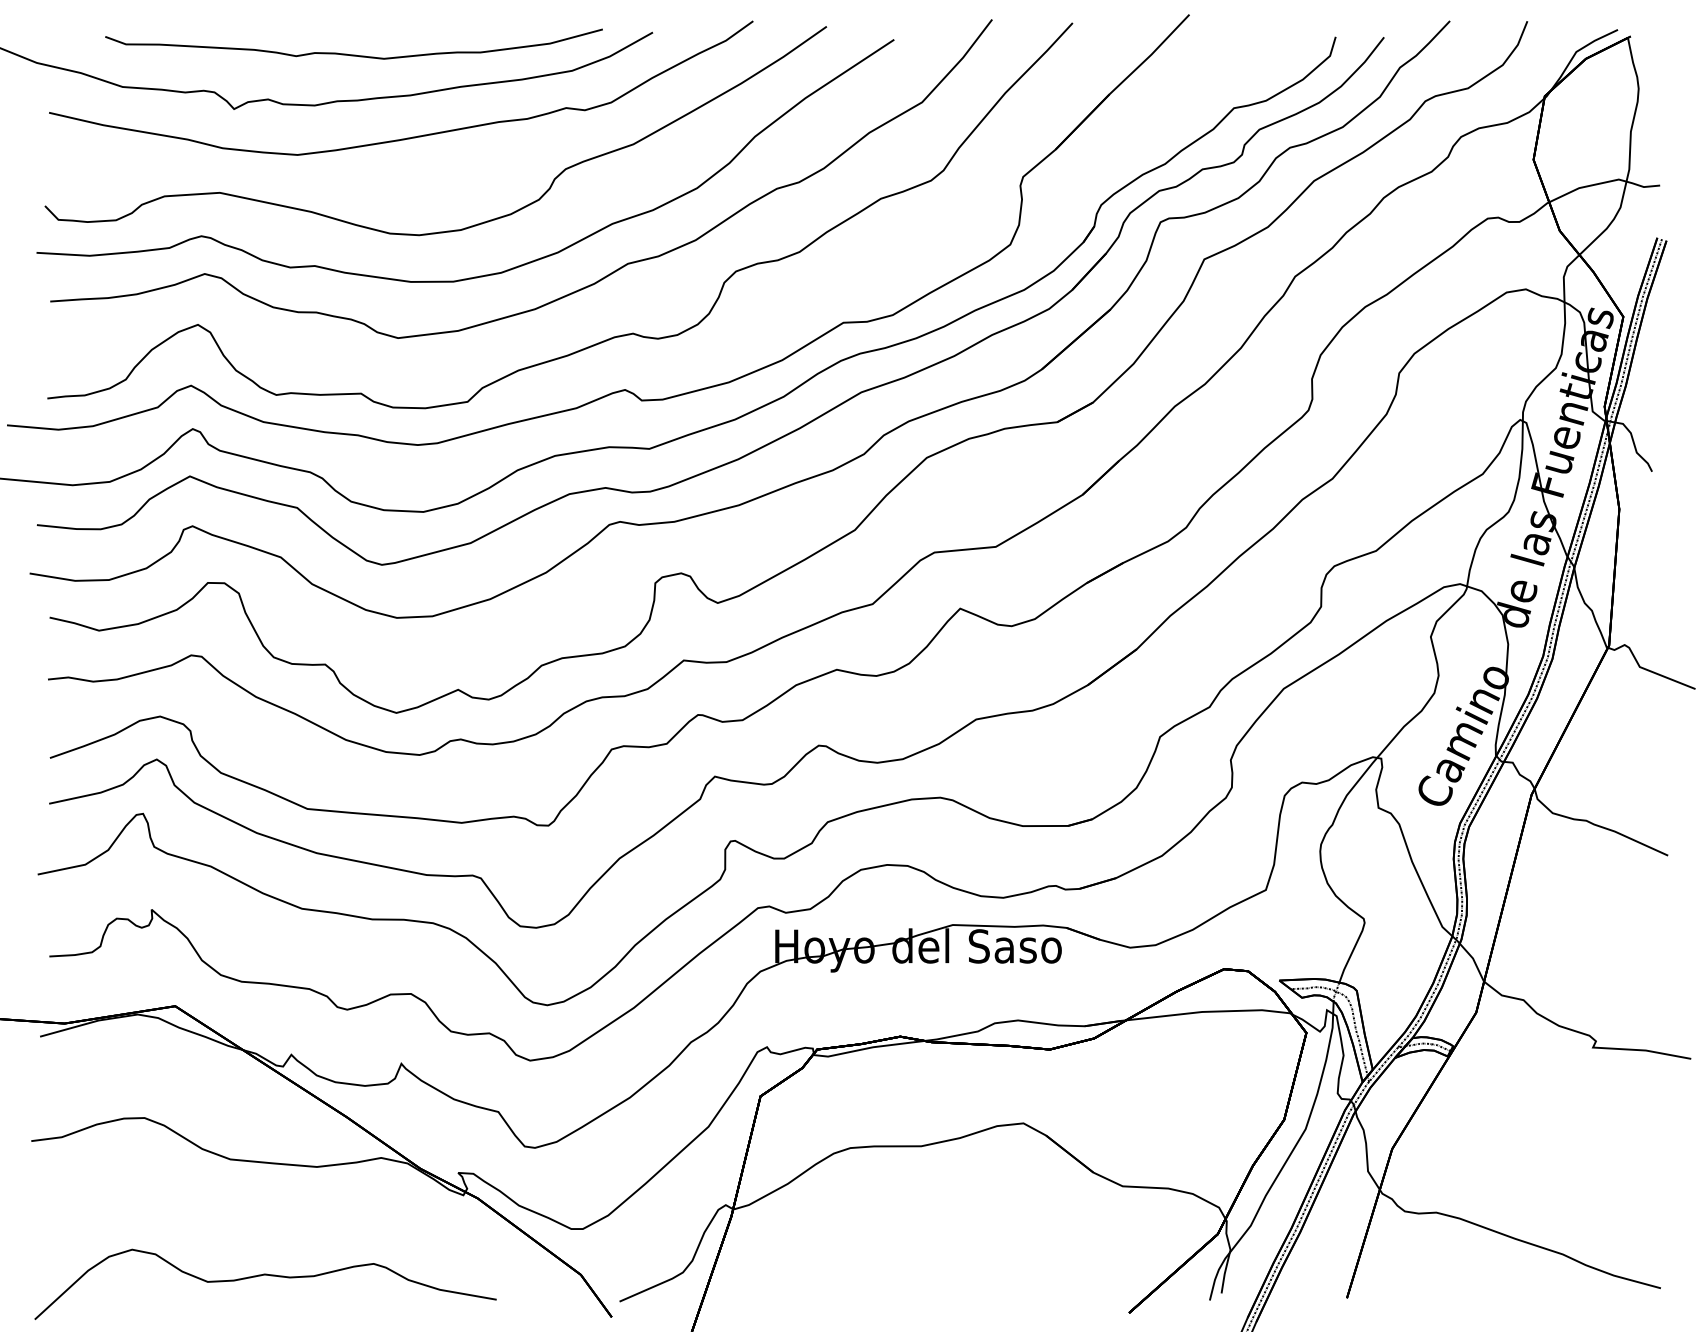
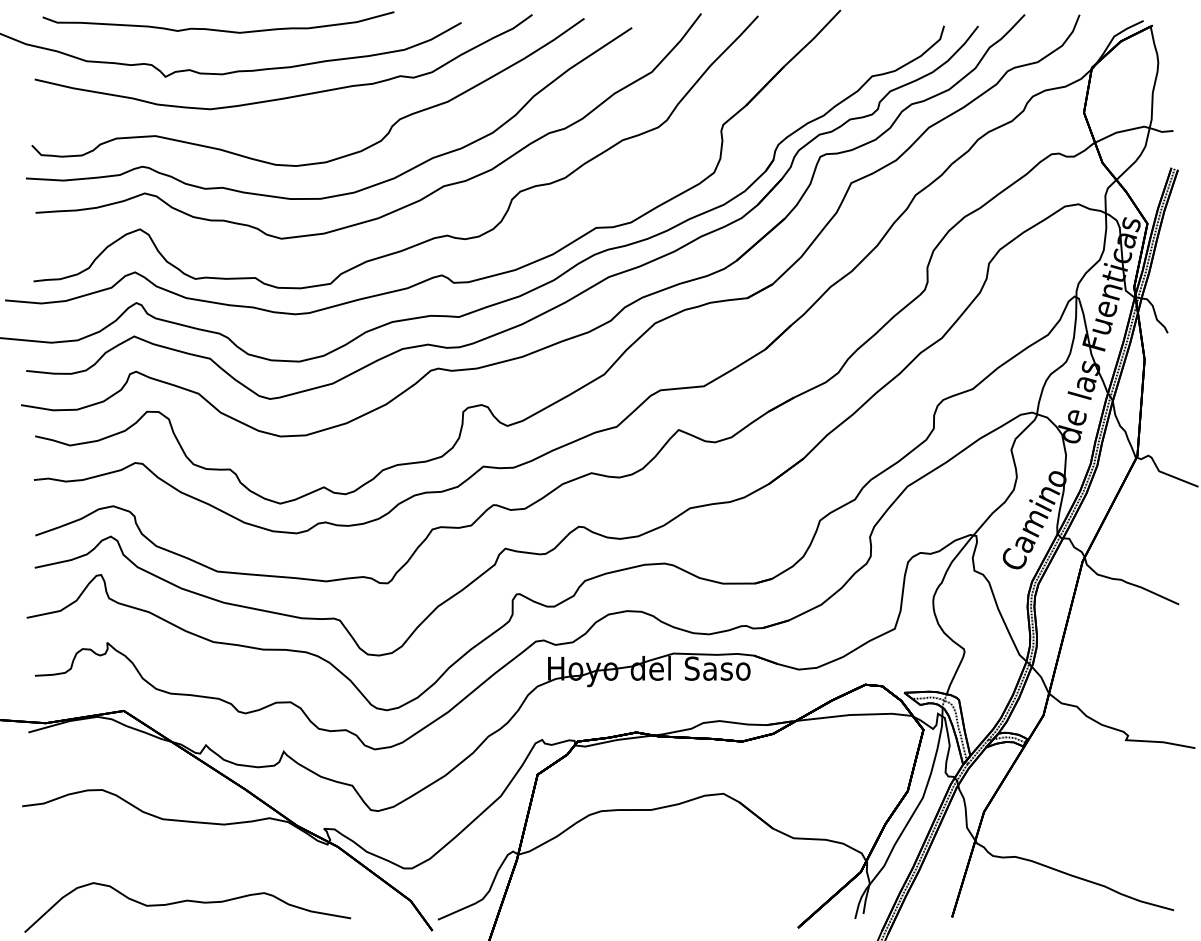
part: (353, 54) -> (218, 29), moved

